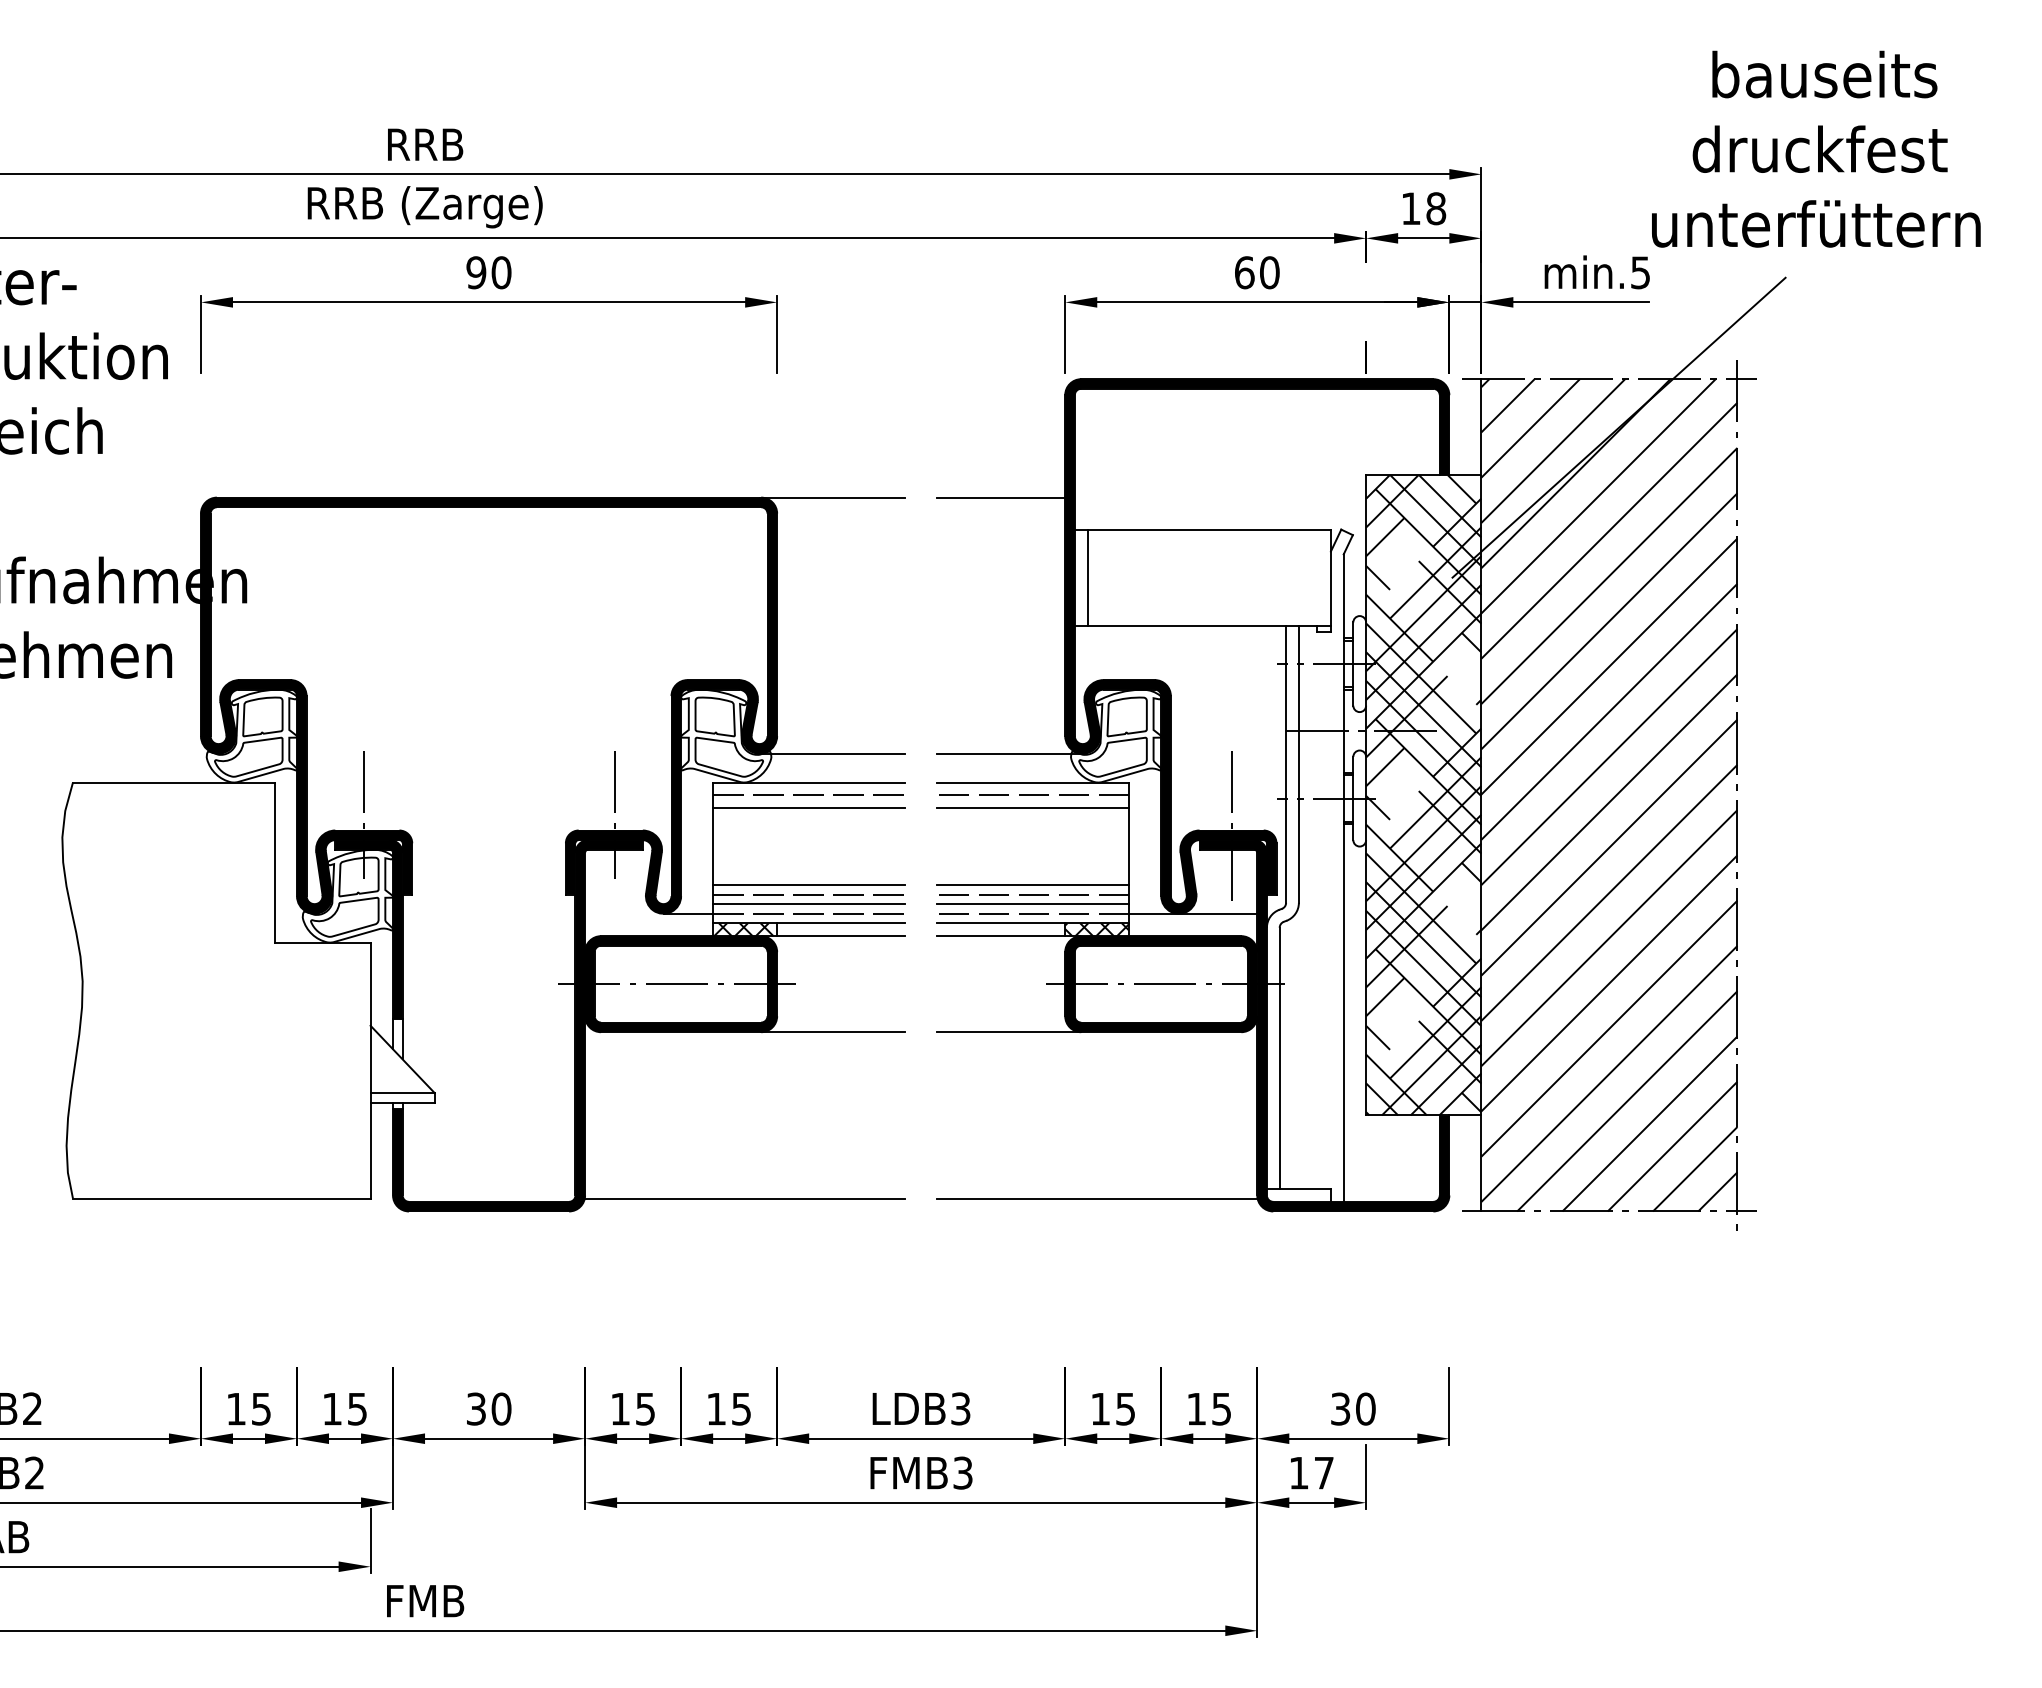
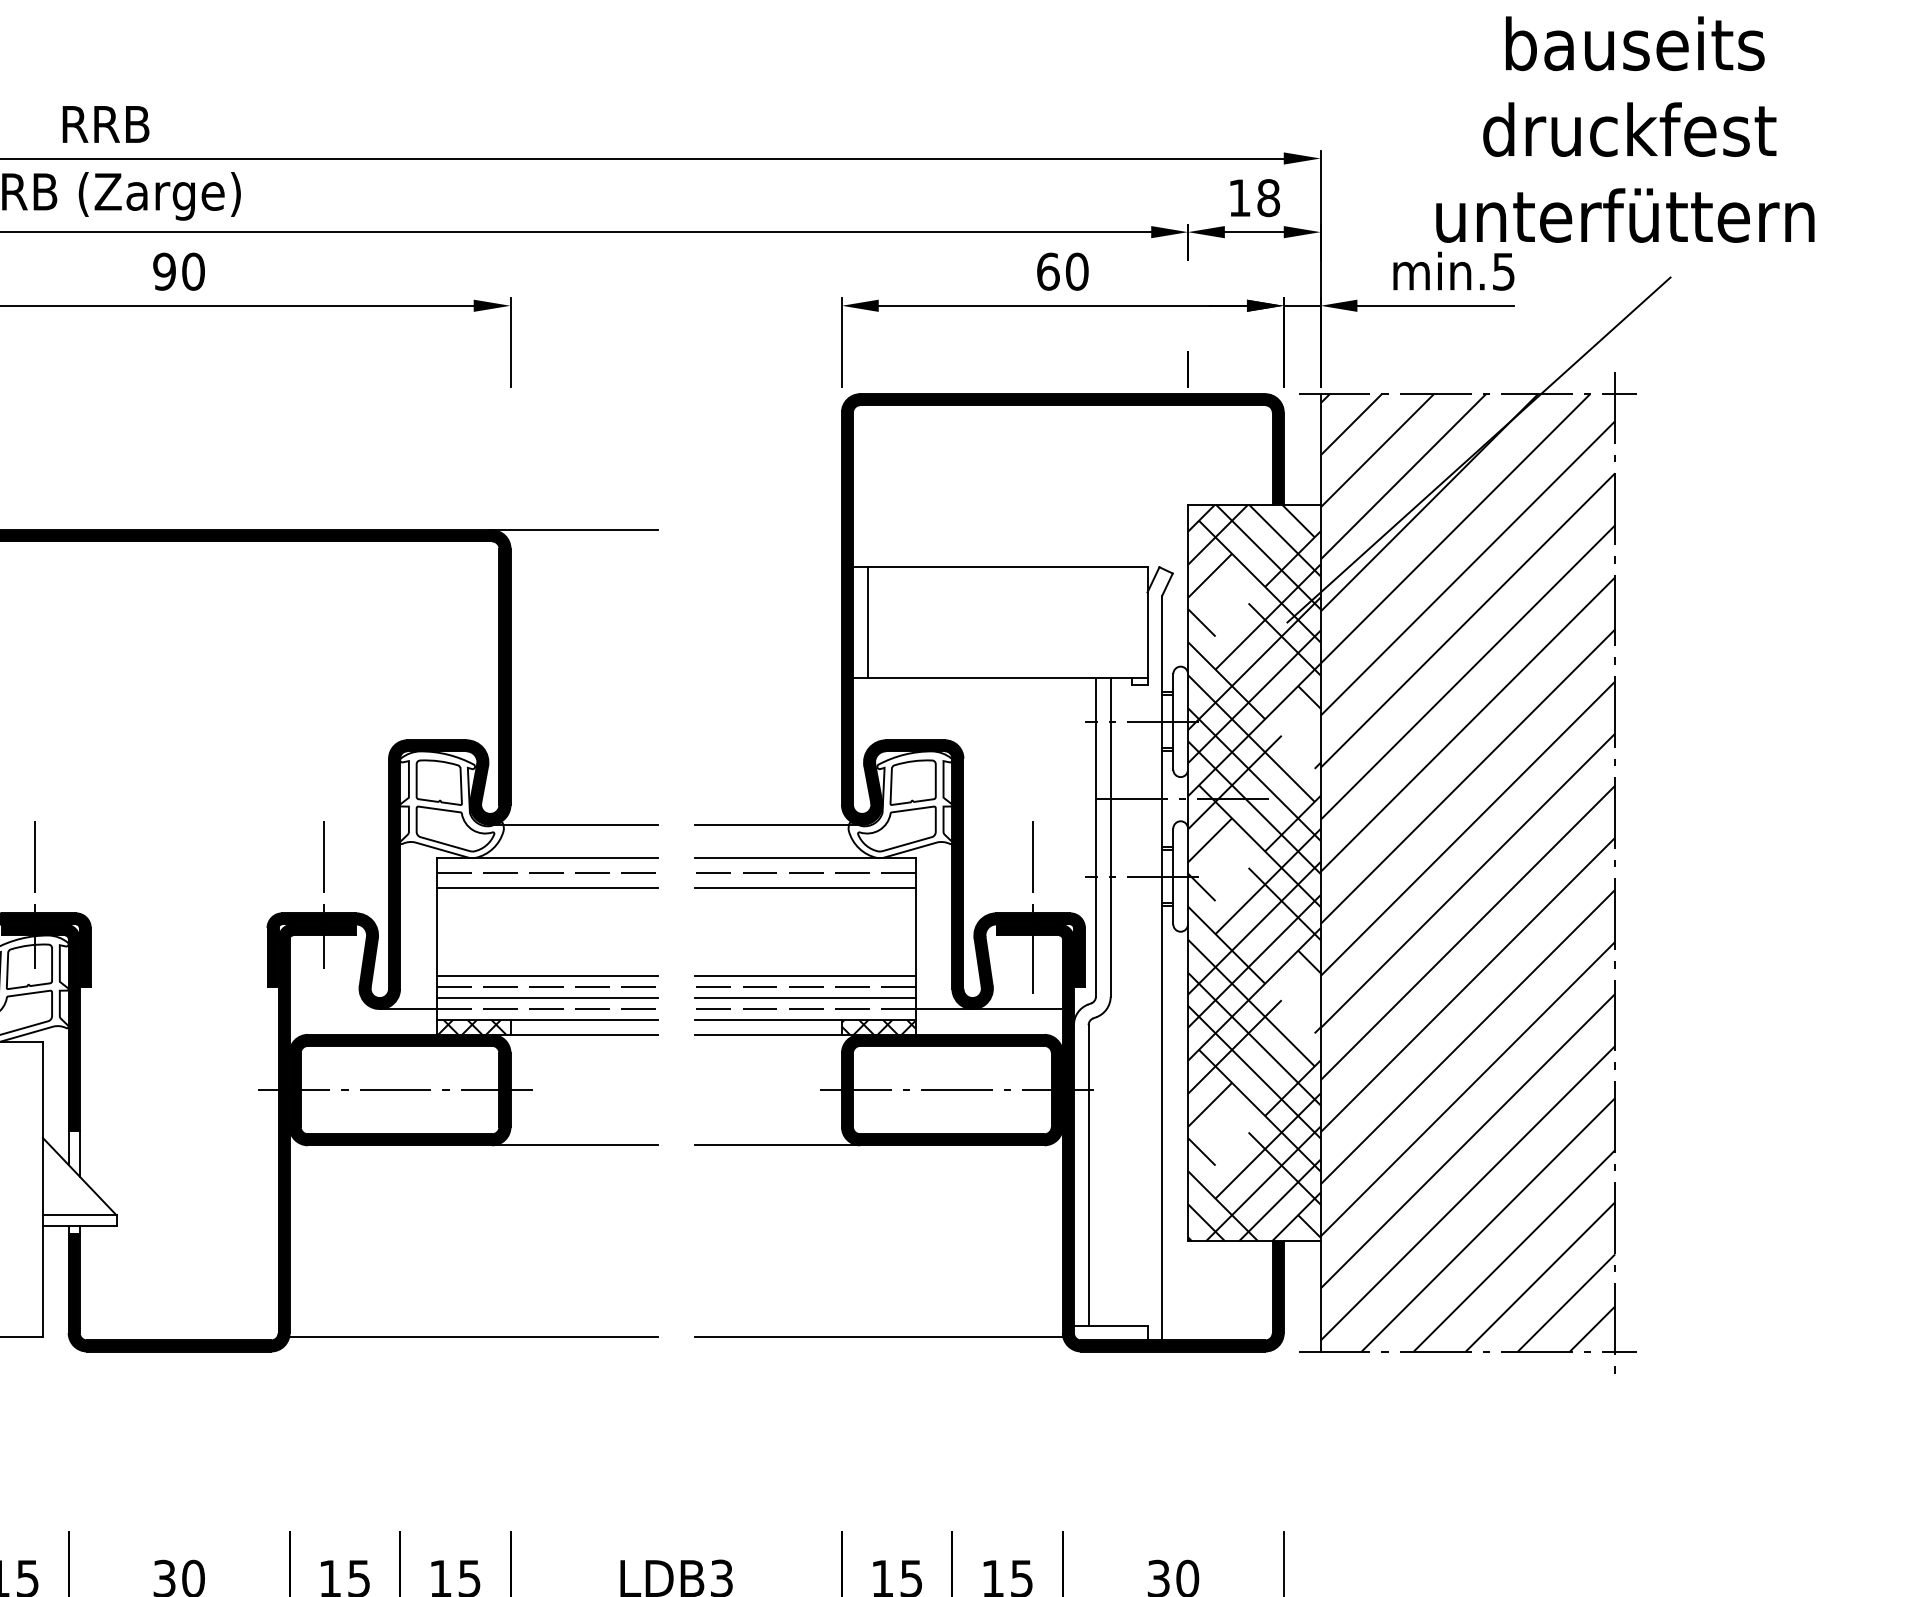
text: (1816, 148) -> (1625, 128), moved
line: (1001, 497) -> (768, 530), removed

